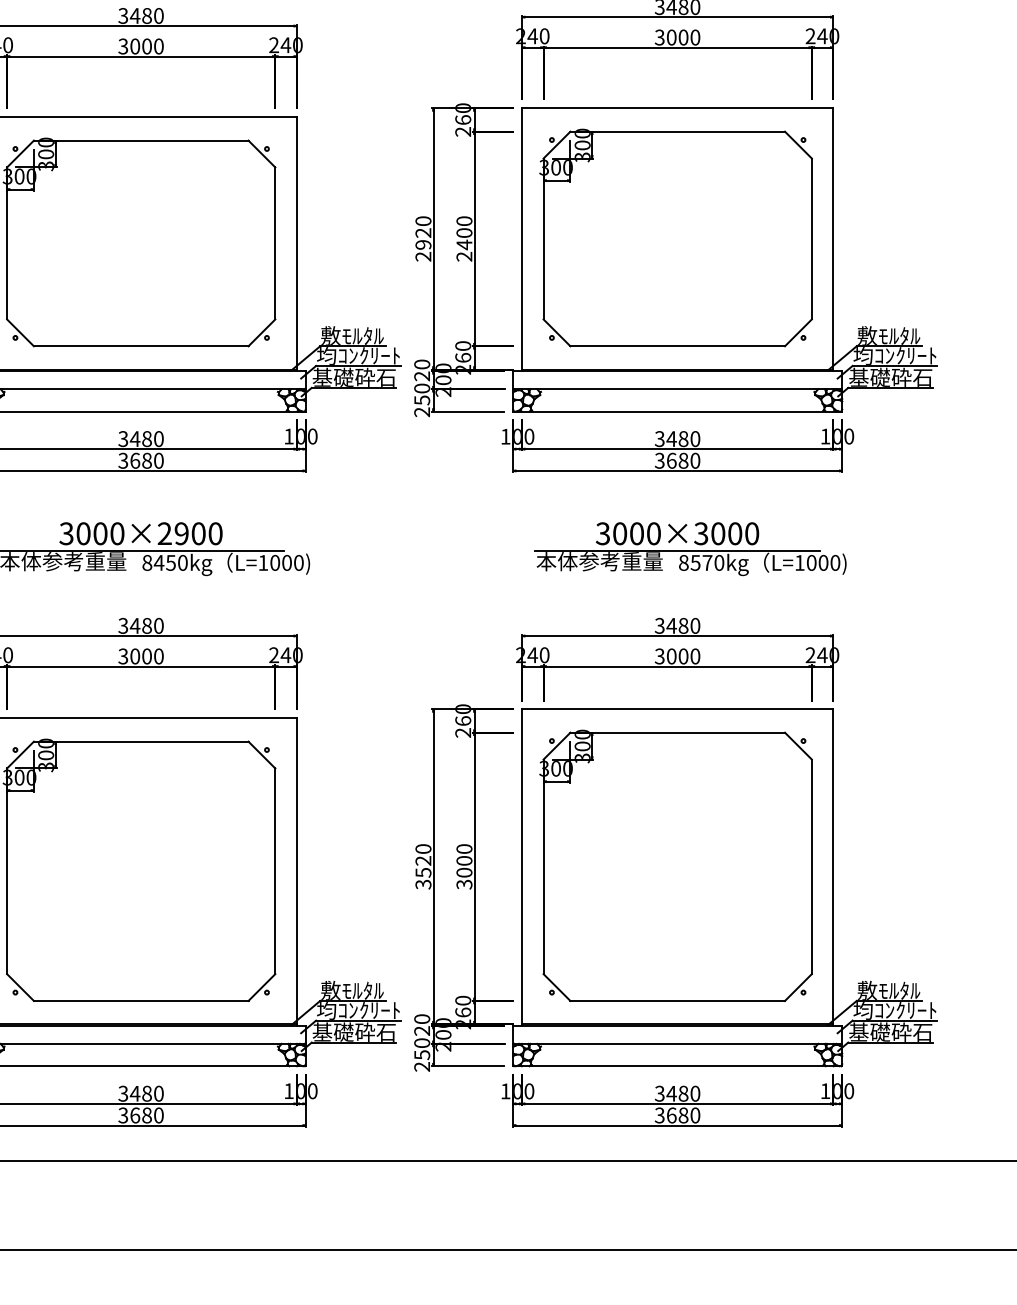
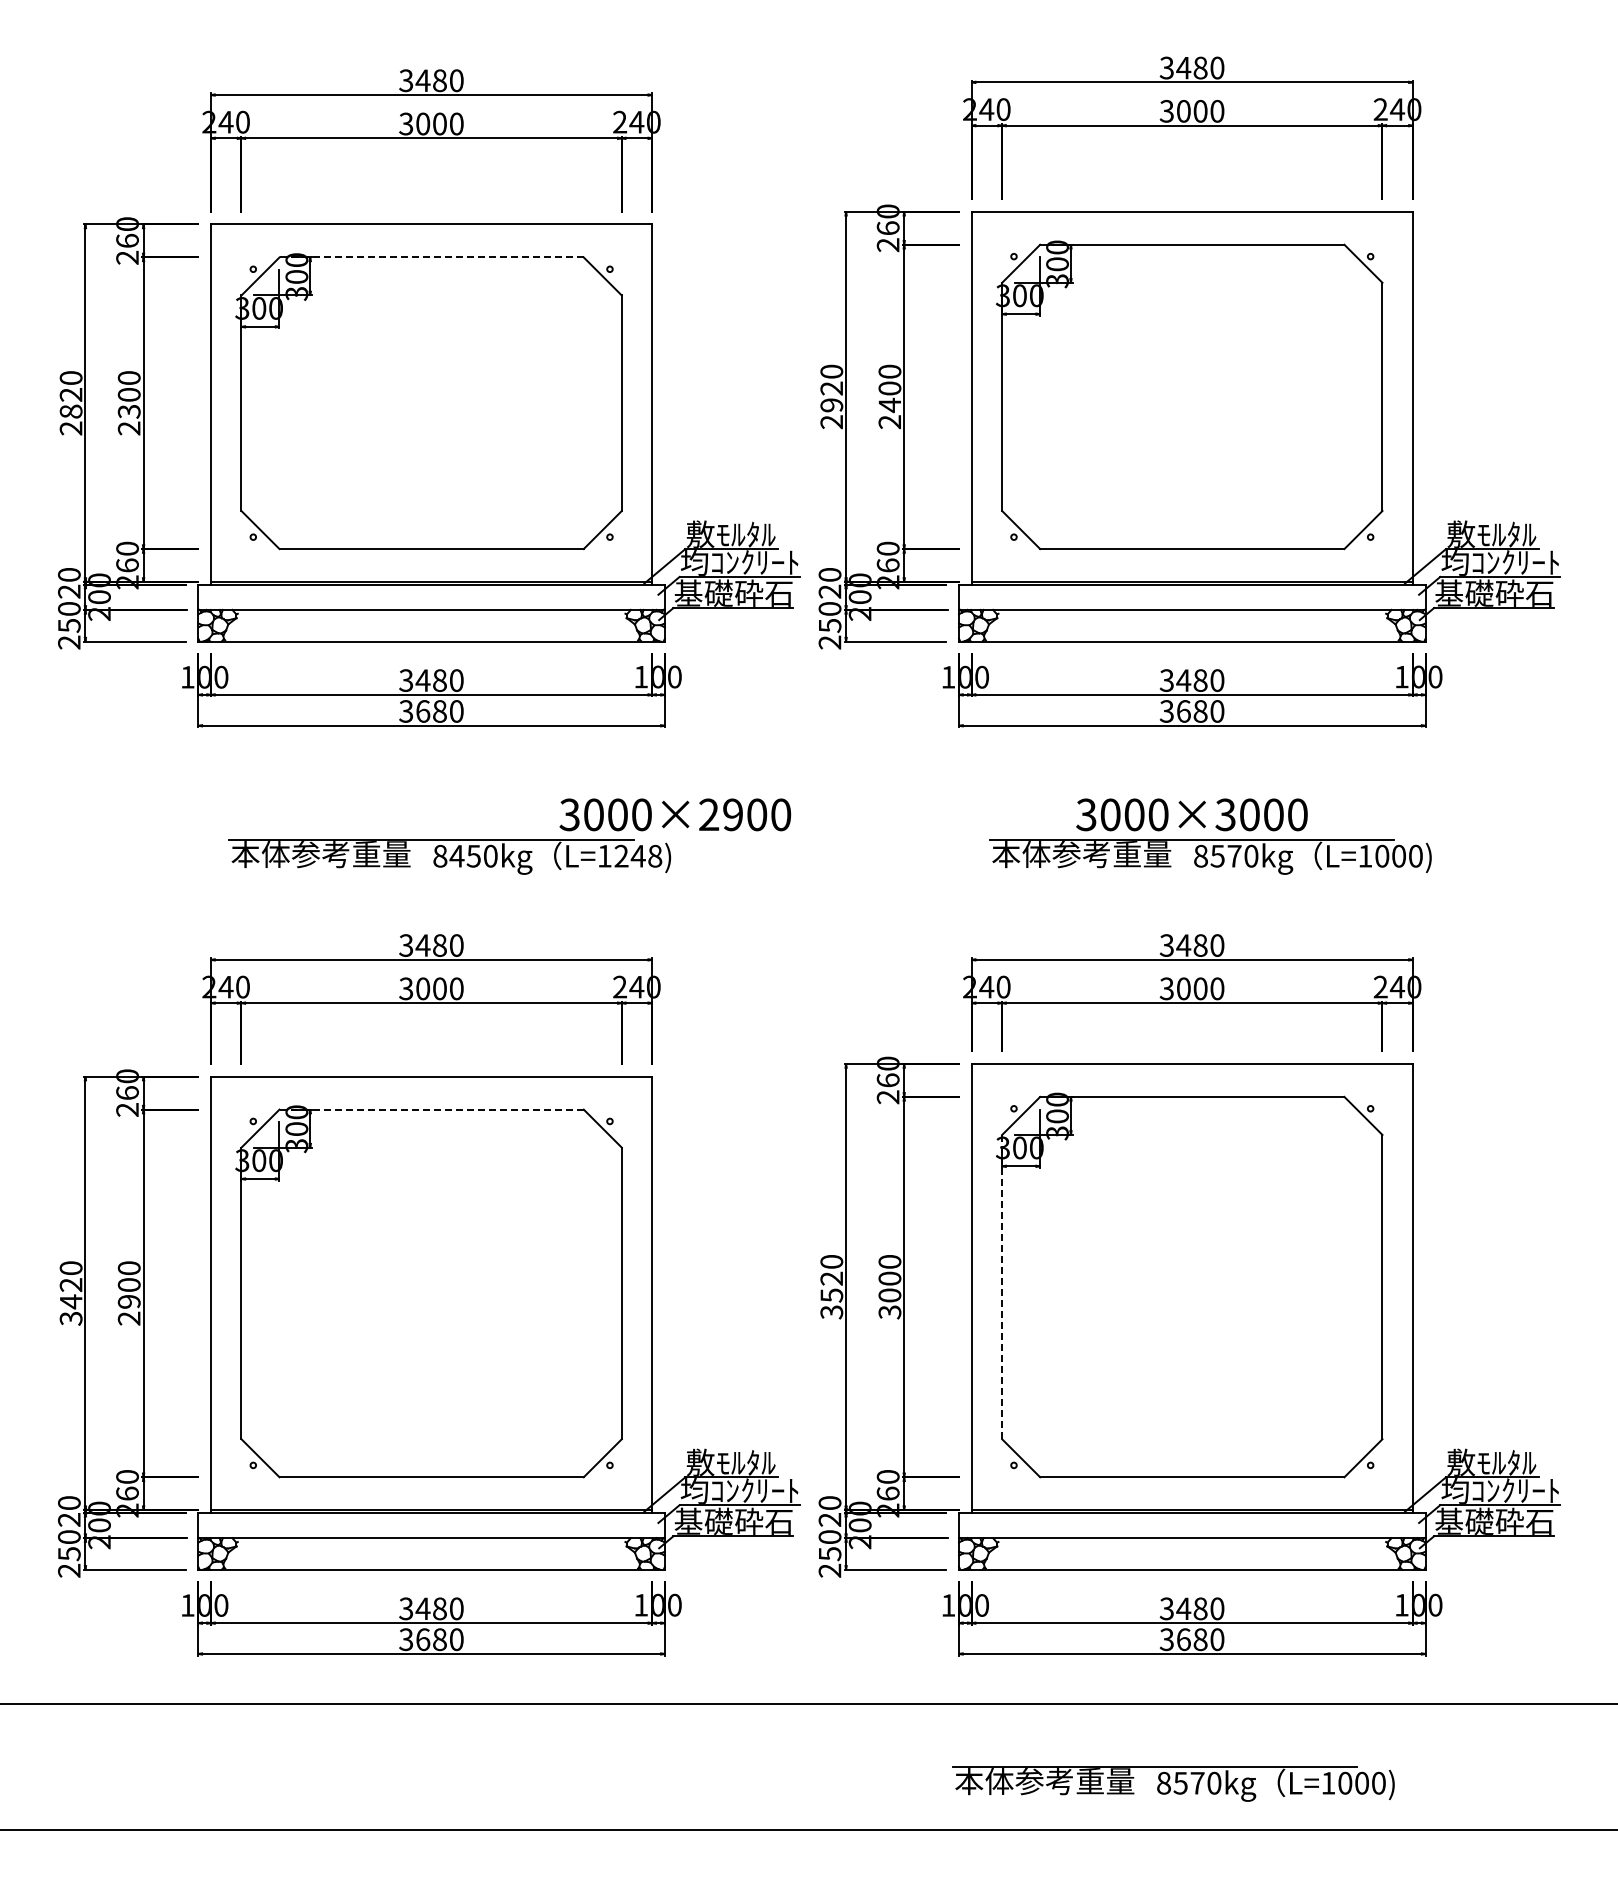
line: (141, 140) -> (432, 257), solid -> dashed
text: (141, 533) -> (675, 814), moved
text: (287, 562) -> (638, 855), L=1000) -> L=1248)
line: (141, 741) -> (432, 1109), solid -> dashed
line: (543, 866) -> (1002, 1286), solid -> dashed
part: (664, 1216) -> (1173, 1783), added

